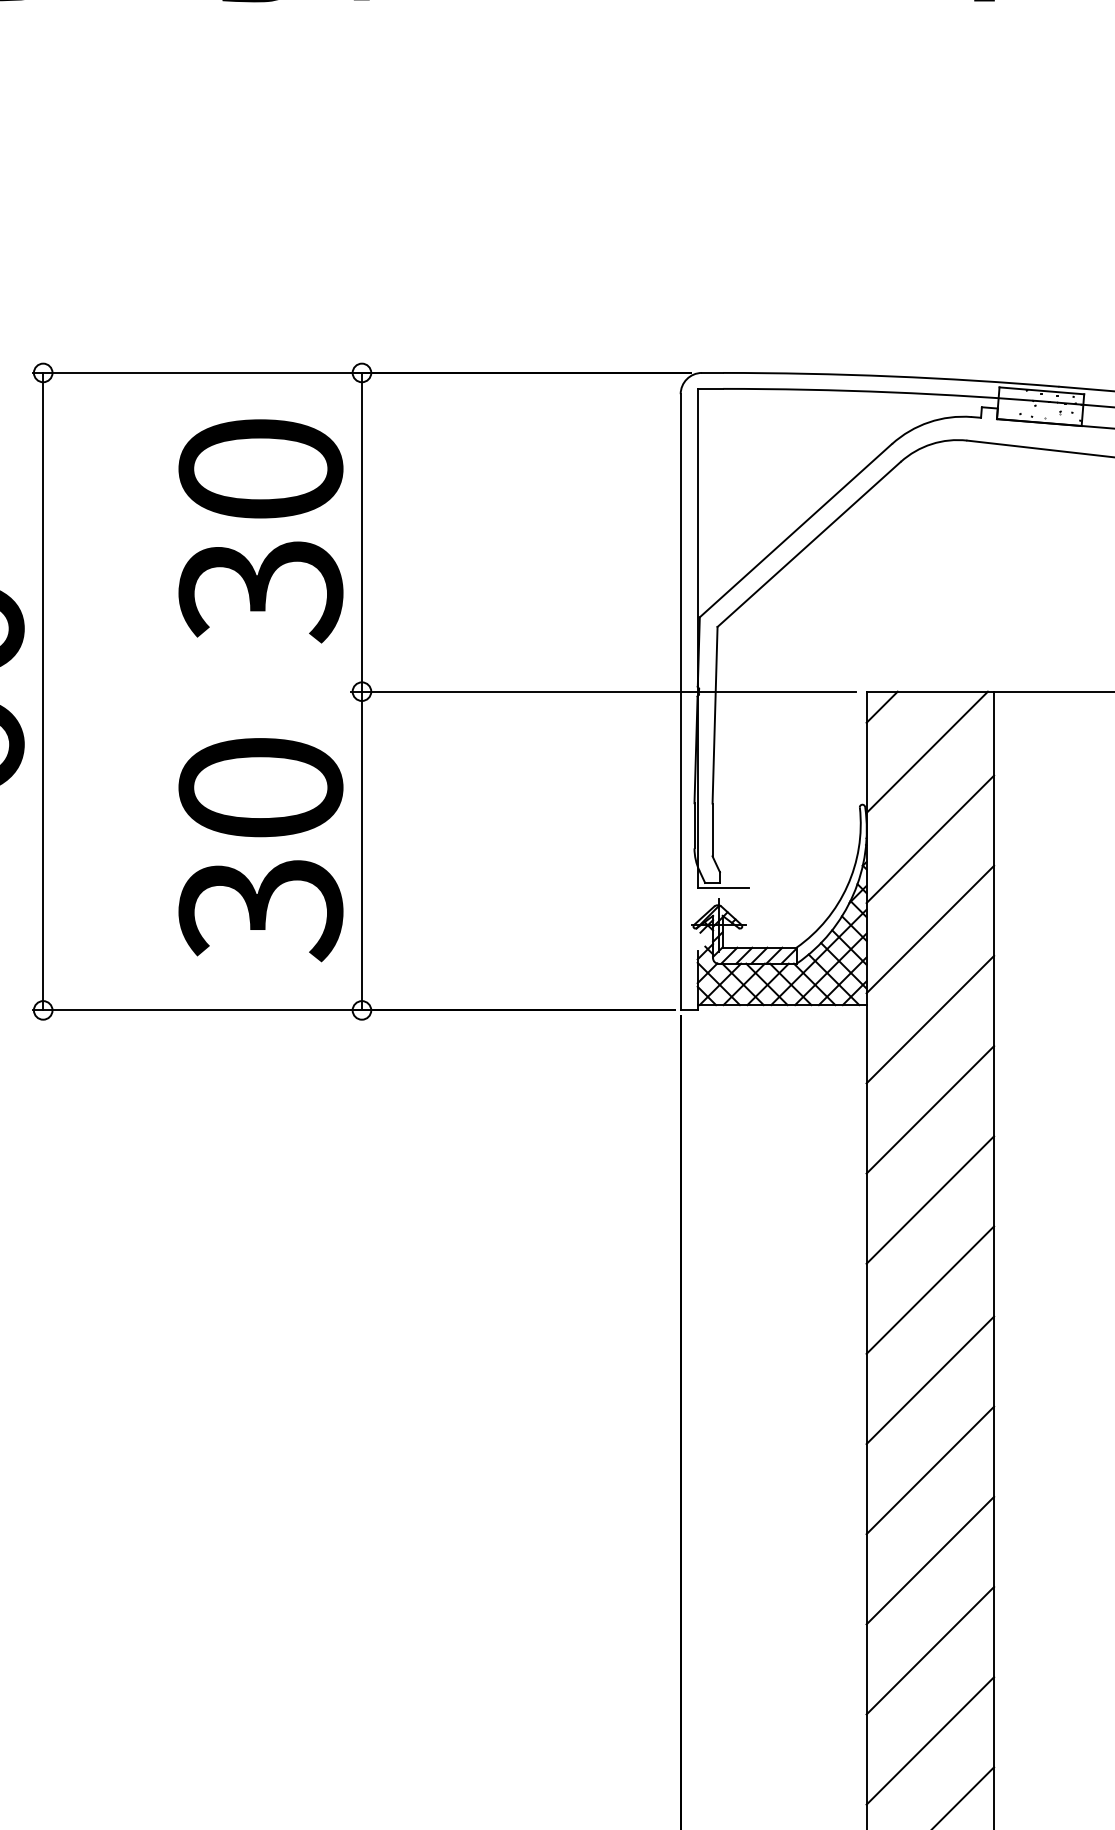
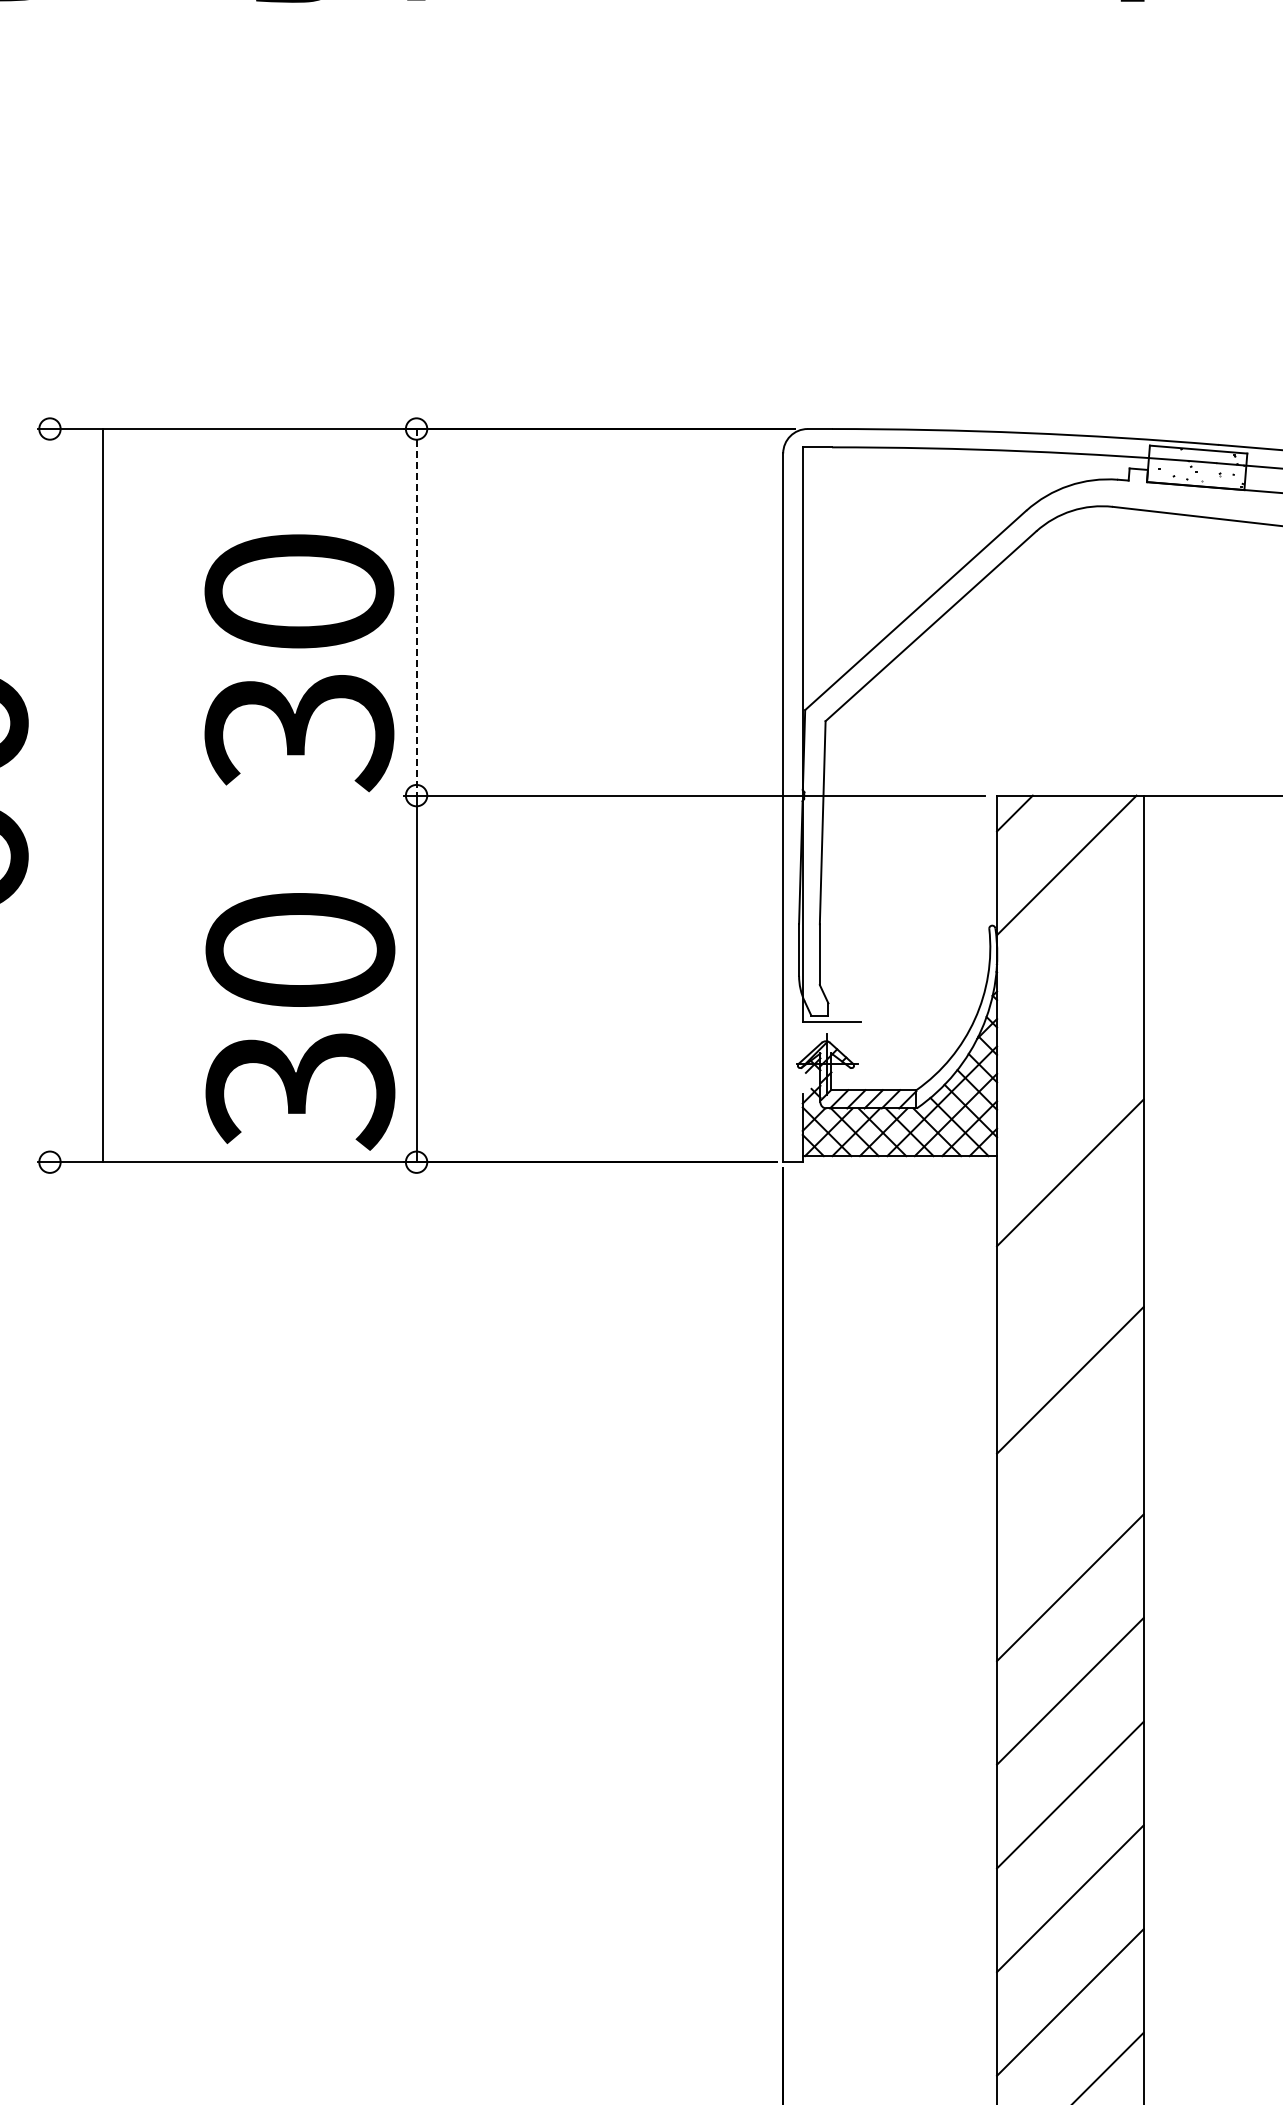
text: (261, 531) -> (299, 663), moved
line: (361, 532) -> (416, 612), solid -> dashed
line: (42, 691) -> (102, 795), moved
line: (930, 839) -> (1070, 965), removed
text: (261, 849) -> (300, 1021), moved
line: (930, 928) -> (1070, 1068), removed
line: (930, 1109) -> (1070, 1276), removed
line: (930, 1289) -> (1070, 1483), removed

